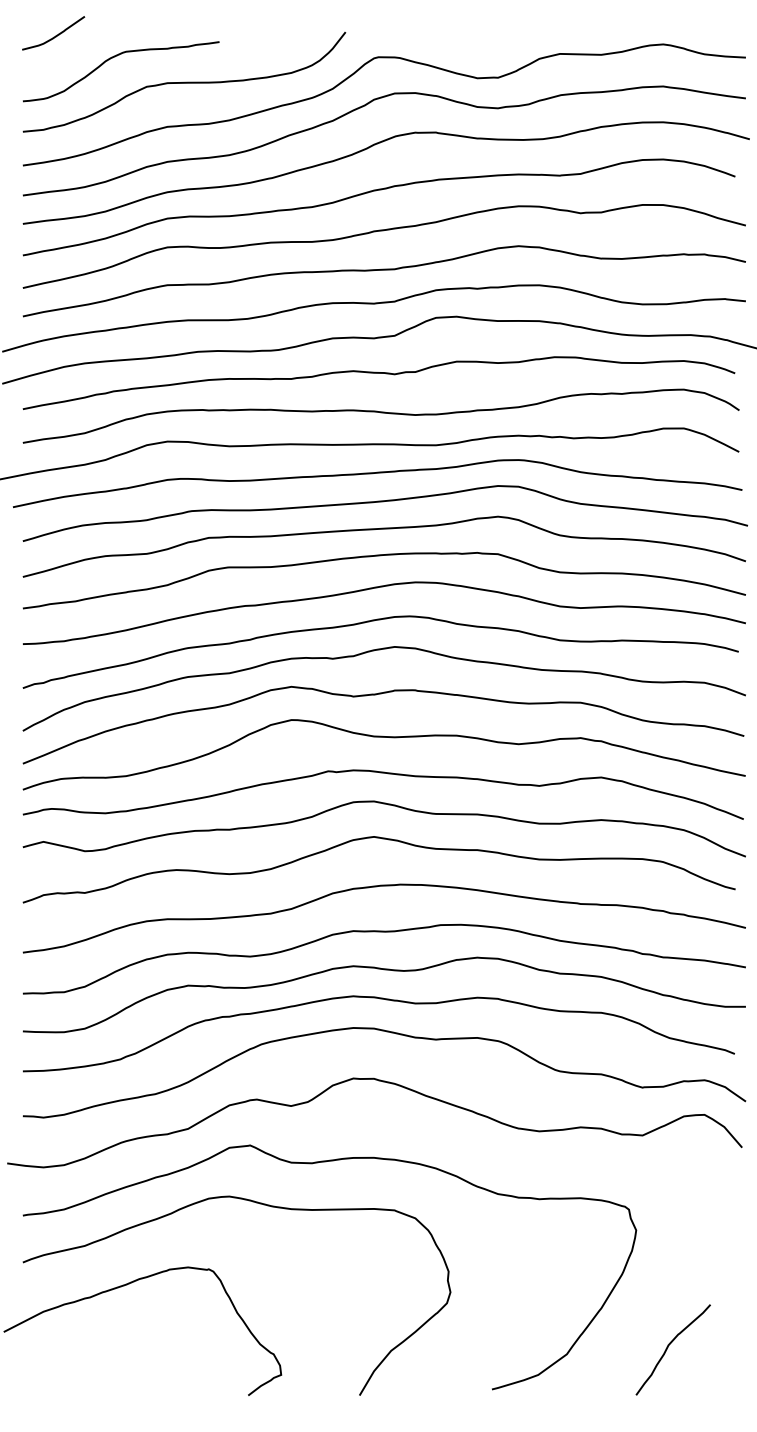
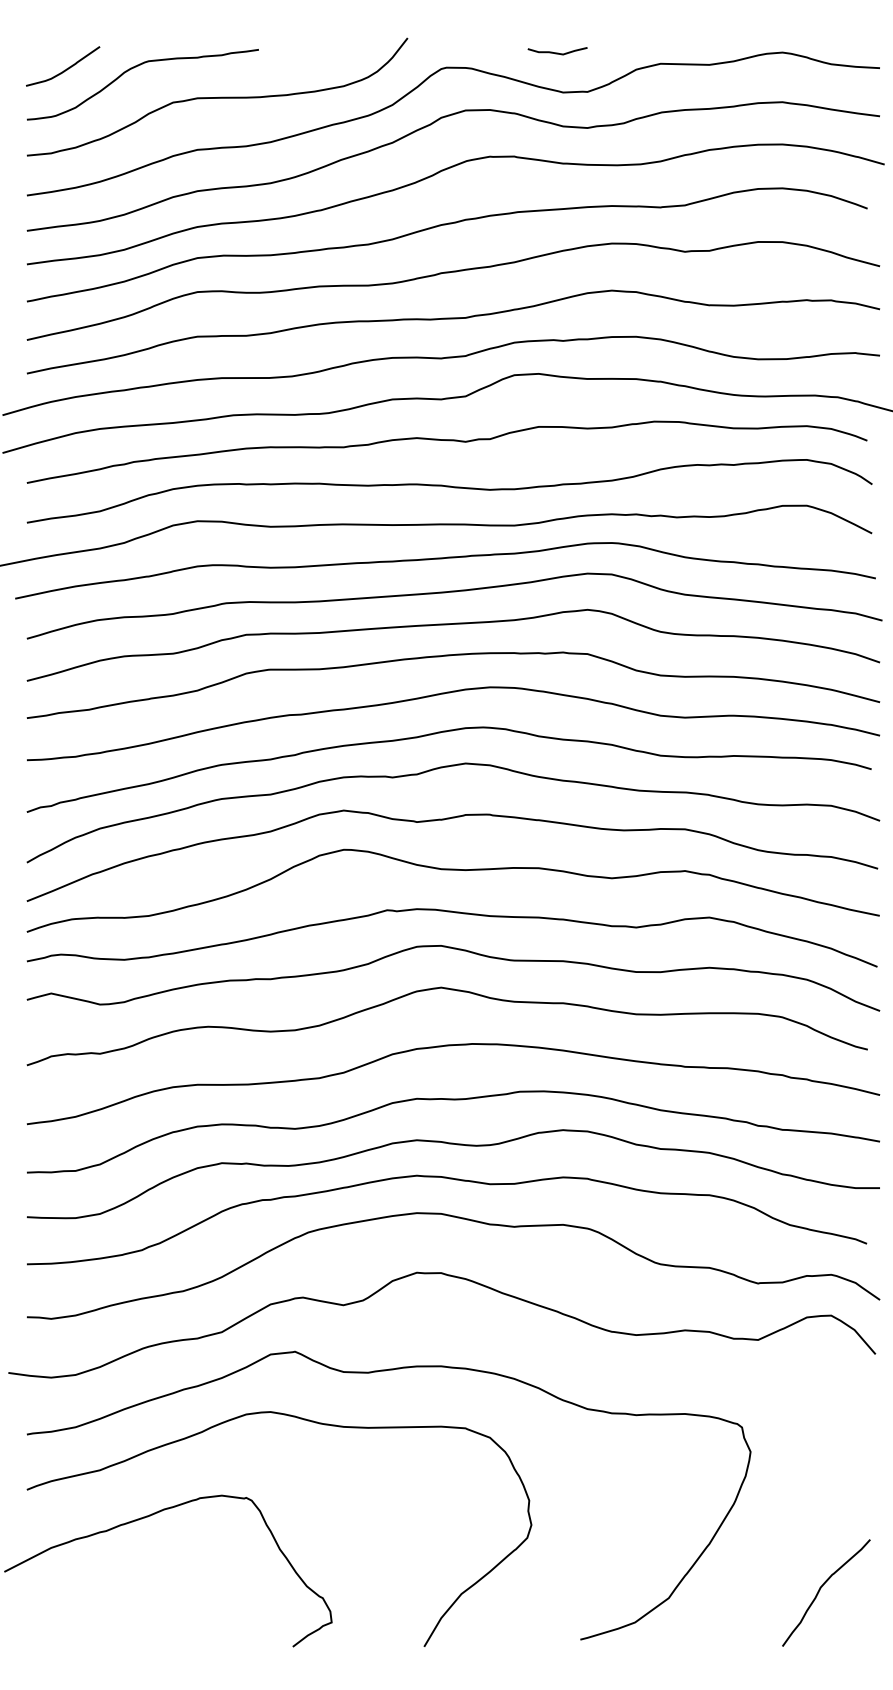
curve: (56, 35) -> (66, 68), moved
curve: (472, 44) -> (557, 52), added
curve: (668, 1347) -> (820, 1590), moved

